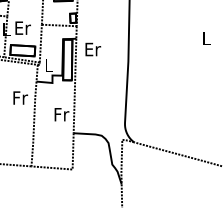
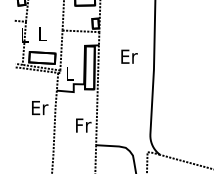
text: (22, 27) -> (42, 33), Er -> L
text: (93, 49) -> (129, 56), moved
text: (20, 97) -> (39, 107), Fr -> Er

